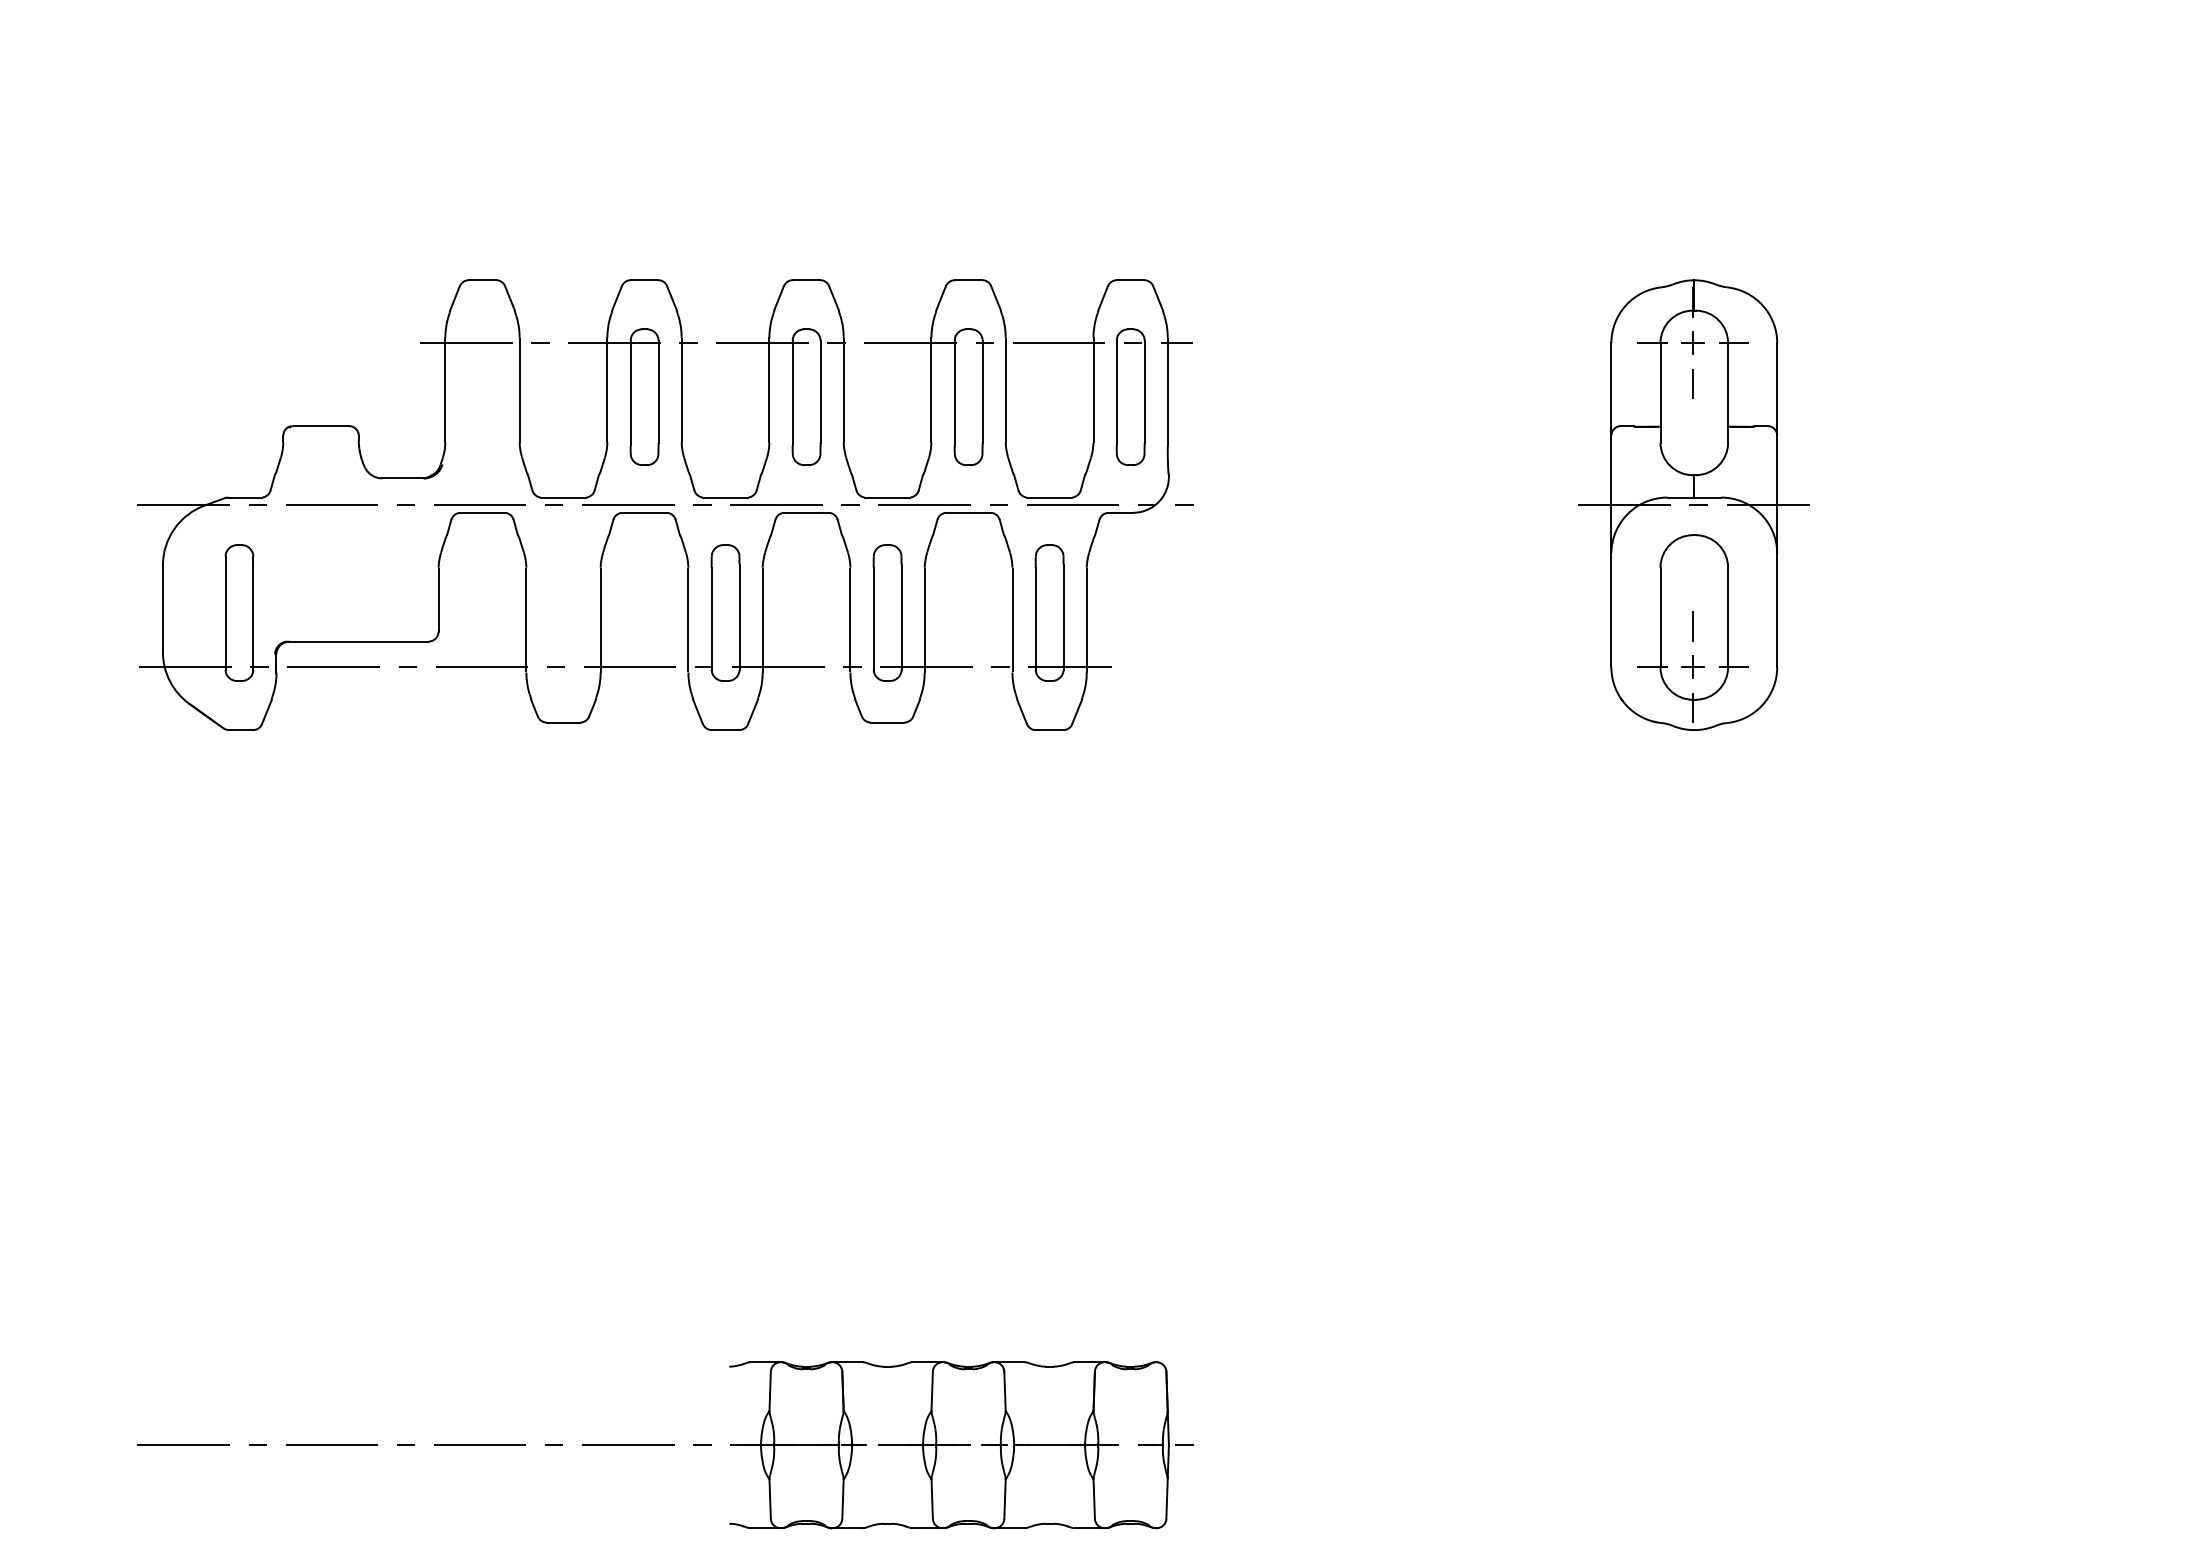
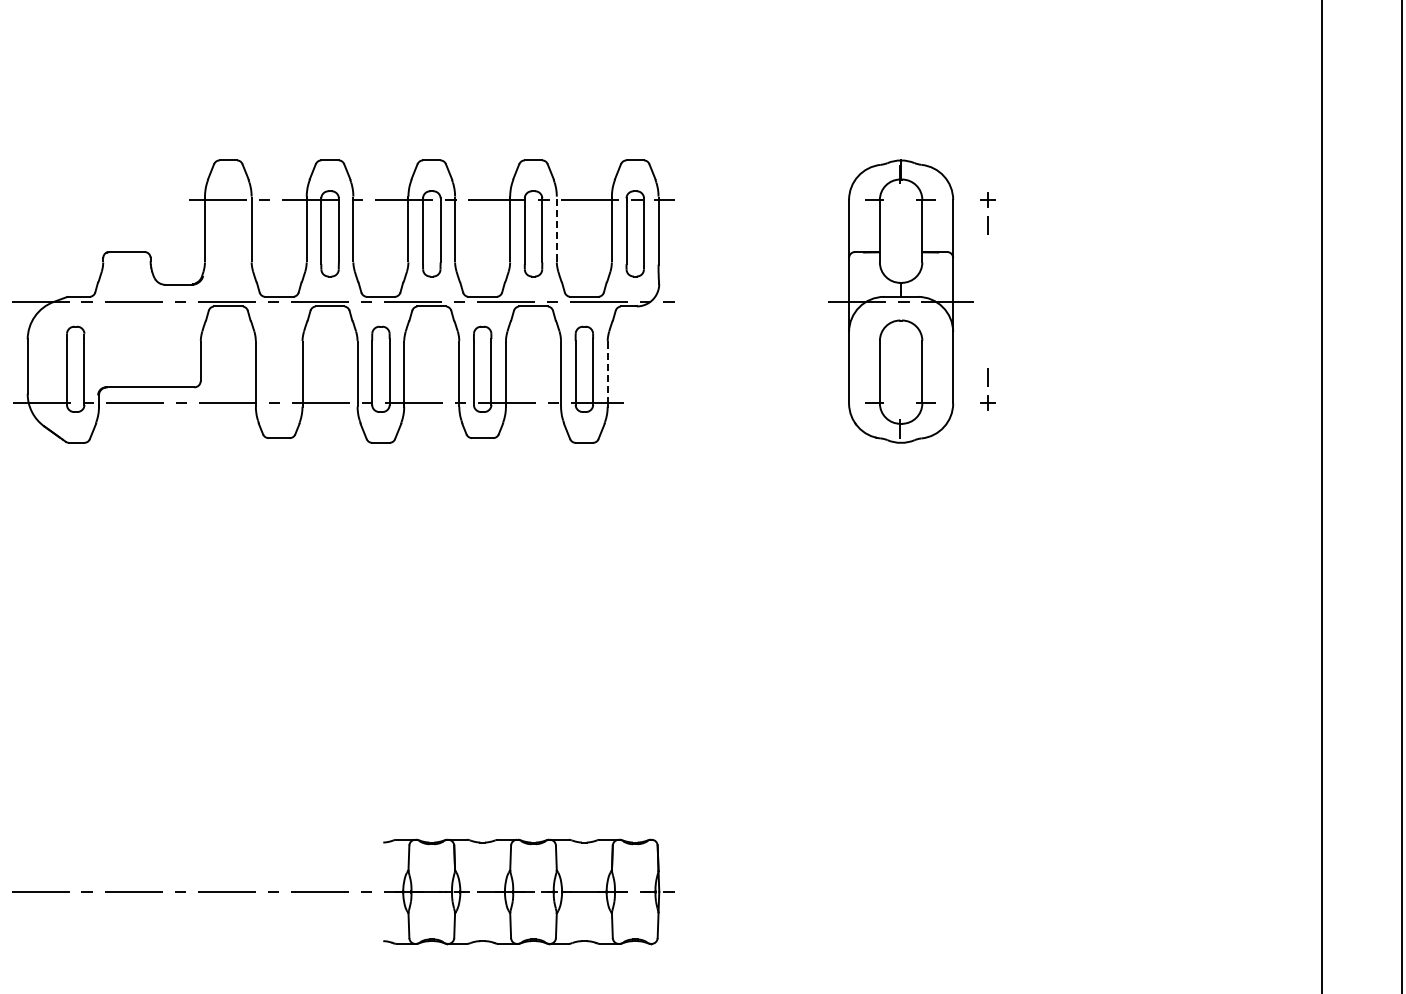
line: (1005, 388) -> (556, 228), solid -> dashed
part: (1693, 504) -> (900, 301), moved
line: (1086, 621) -> (607, 374), solid -> dashed

